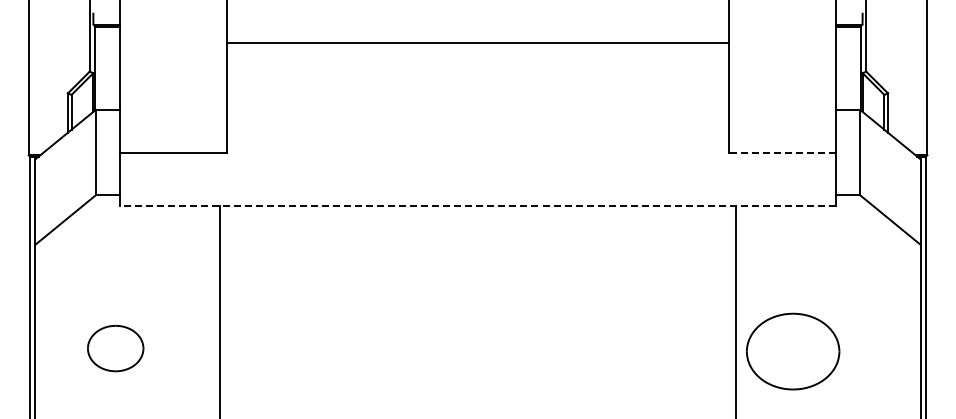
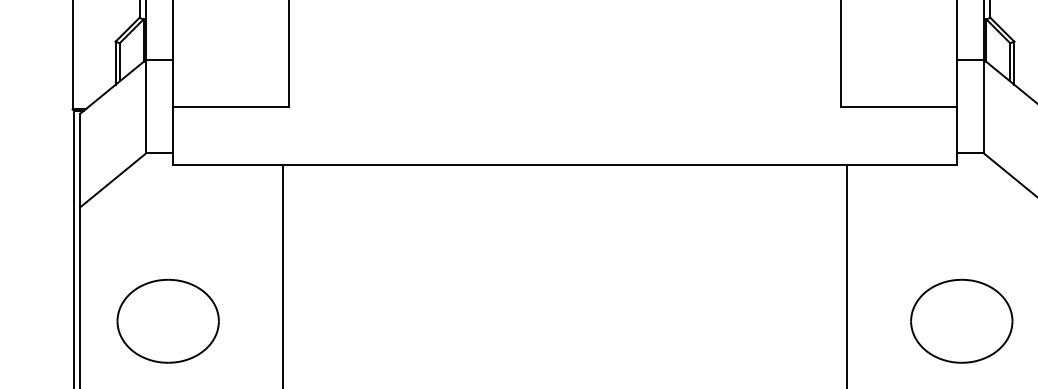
line: (782, 153) -> (898, 107), dashed -> solid
line: (477, 205) -> (564, 164), dashed -> solid
part: (115, 348) -> (167, 321), size x1.67
part: (793, 351) -> (962, 321), moved

